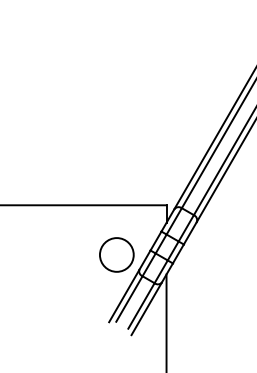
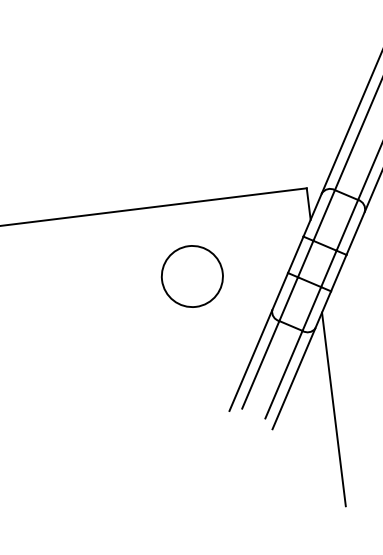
circle: (116, 254) -> (191, 275), moved

